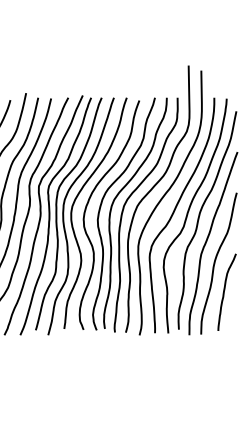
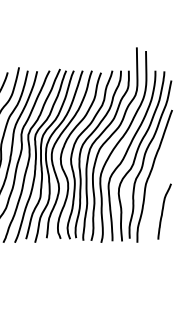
curve: (215, 263) -> (156, 190), removed

